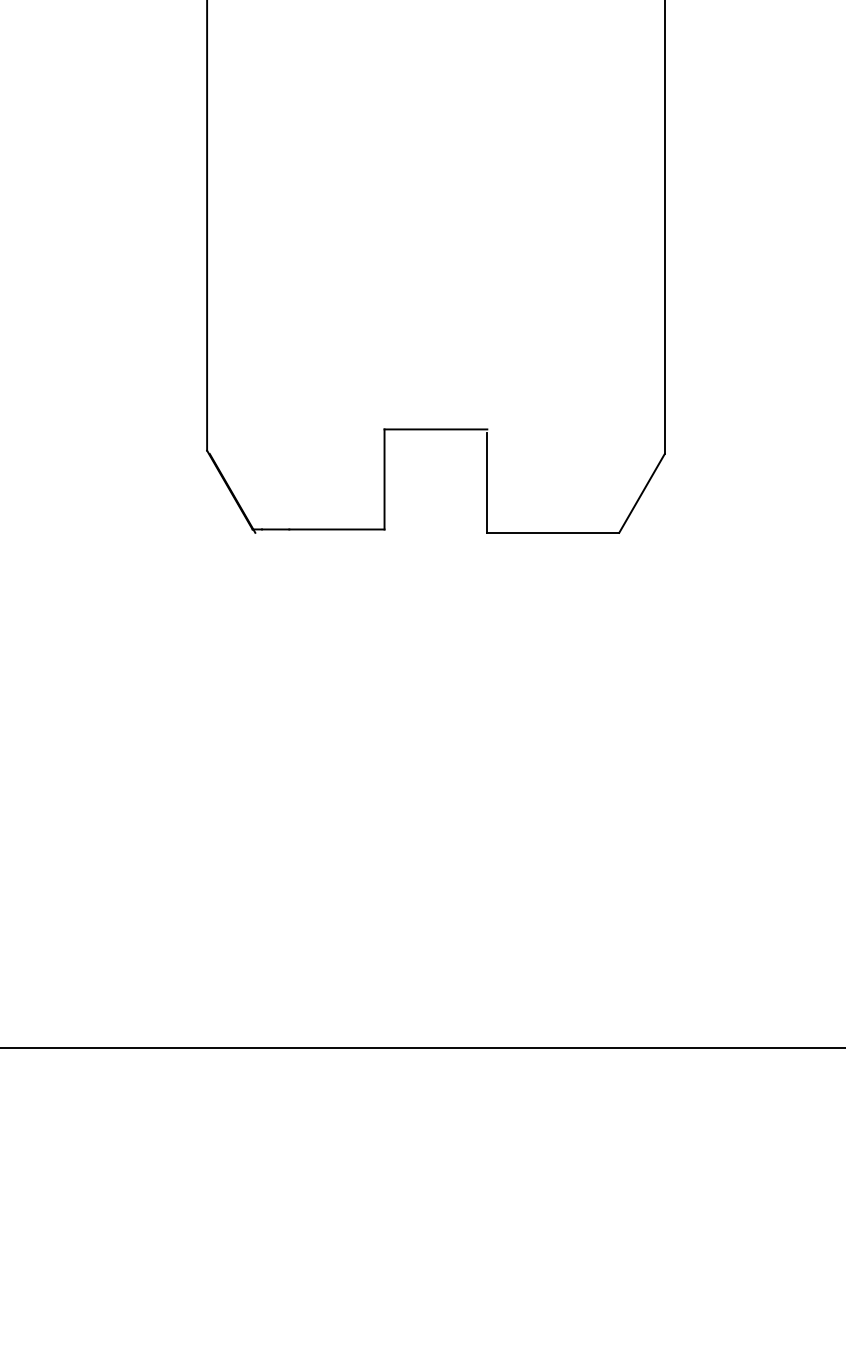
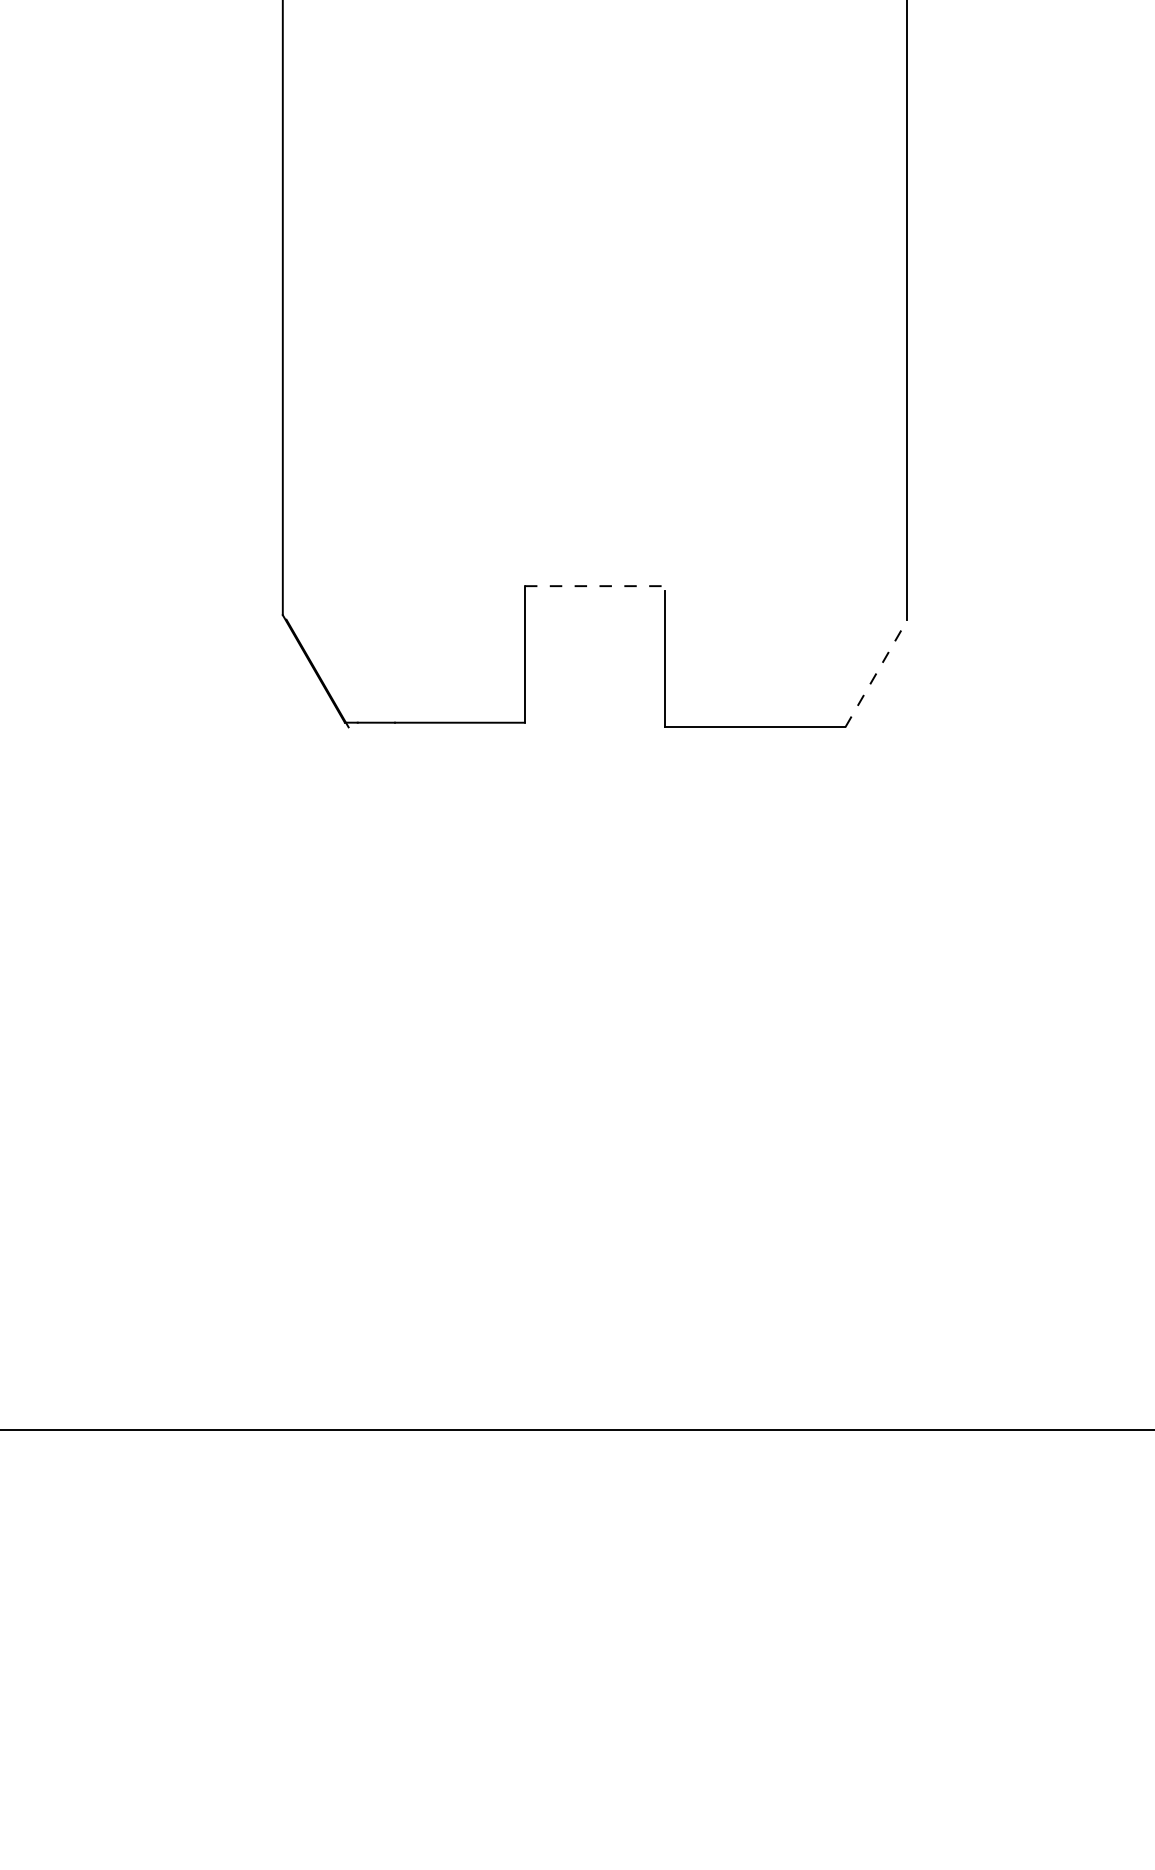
line: (436, 429) -> (595, 586), solid -> dashed
line: (642, 493) -> (877, 673), solid -> dashed

